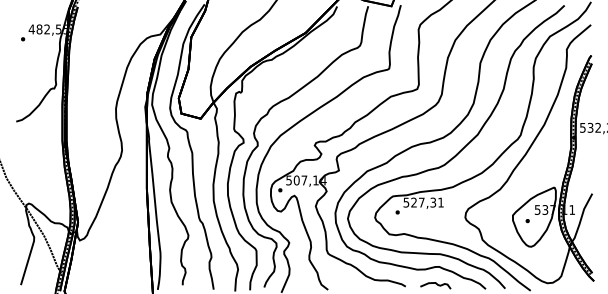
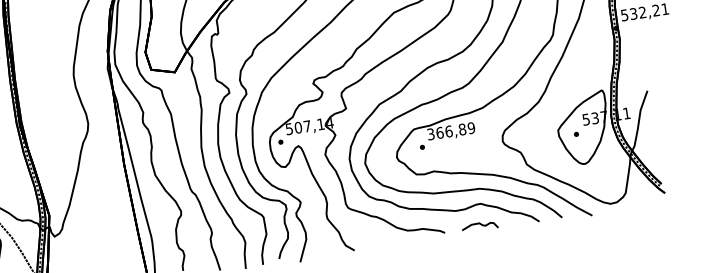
text: (423, 202) -> (450, 131), 527,31 -> 366,89

